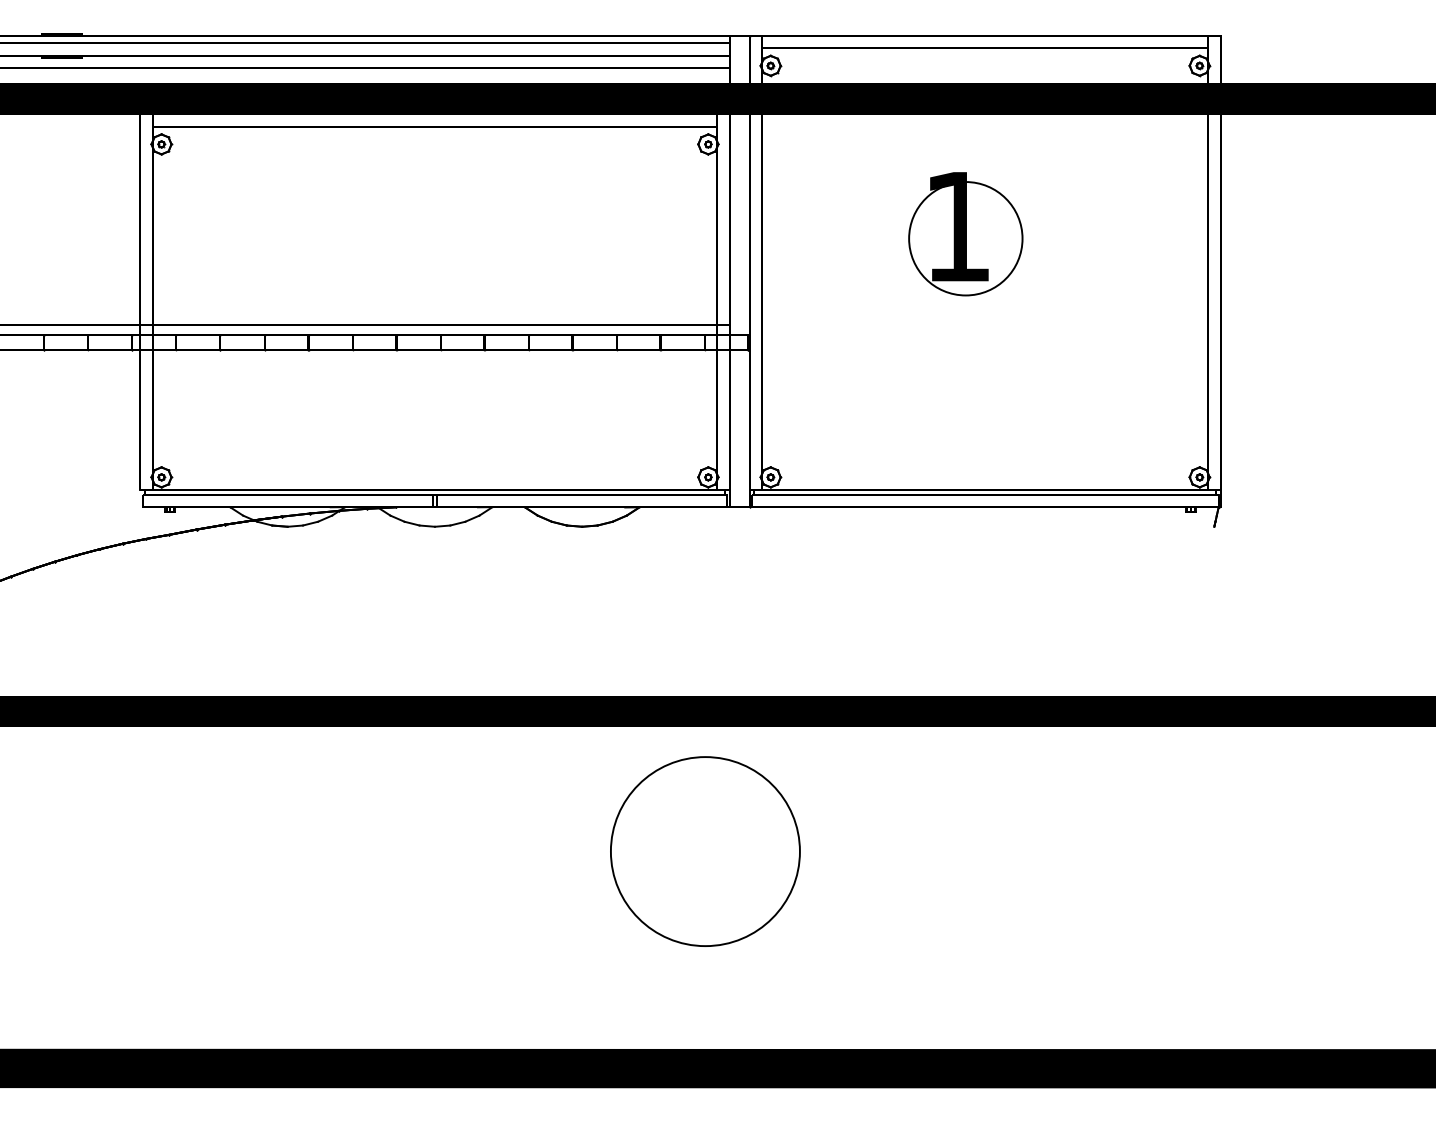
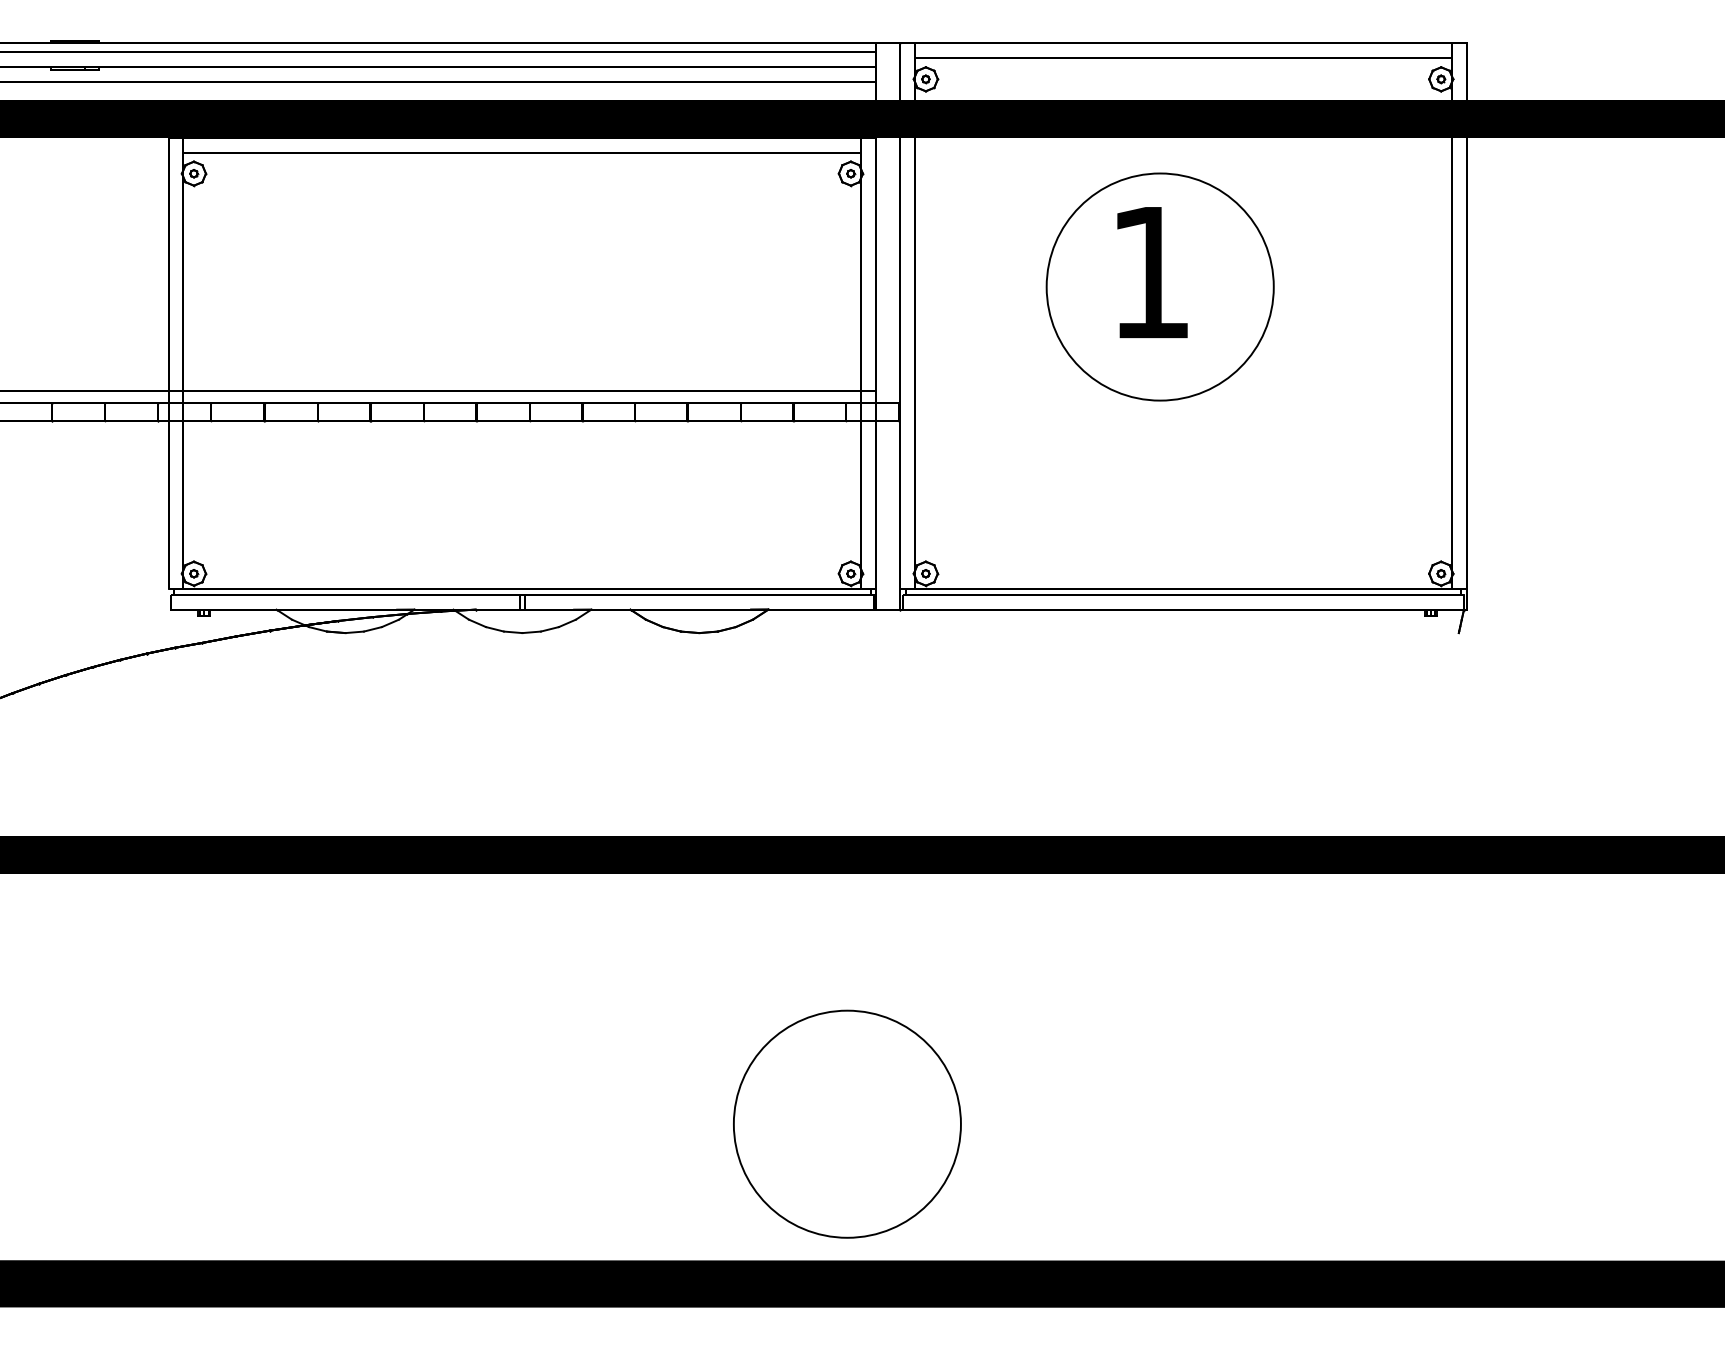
circle: (965, 238) -> (1159, 286), size x1.67
circle: (705, 851) -> (847, 1124), moved

